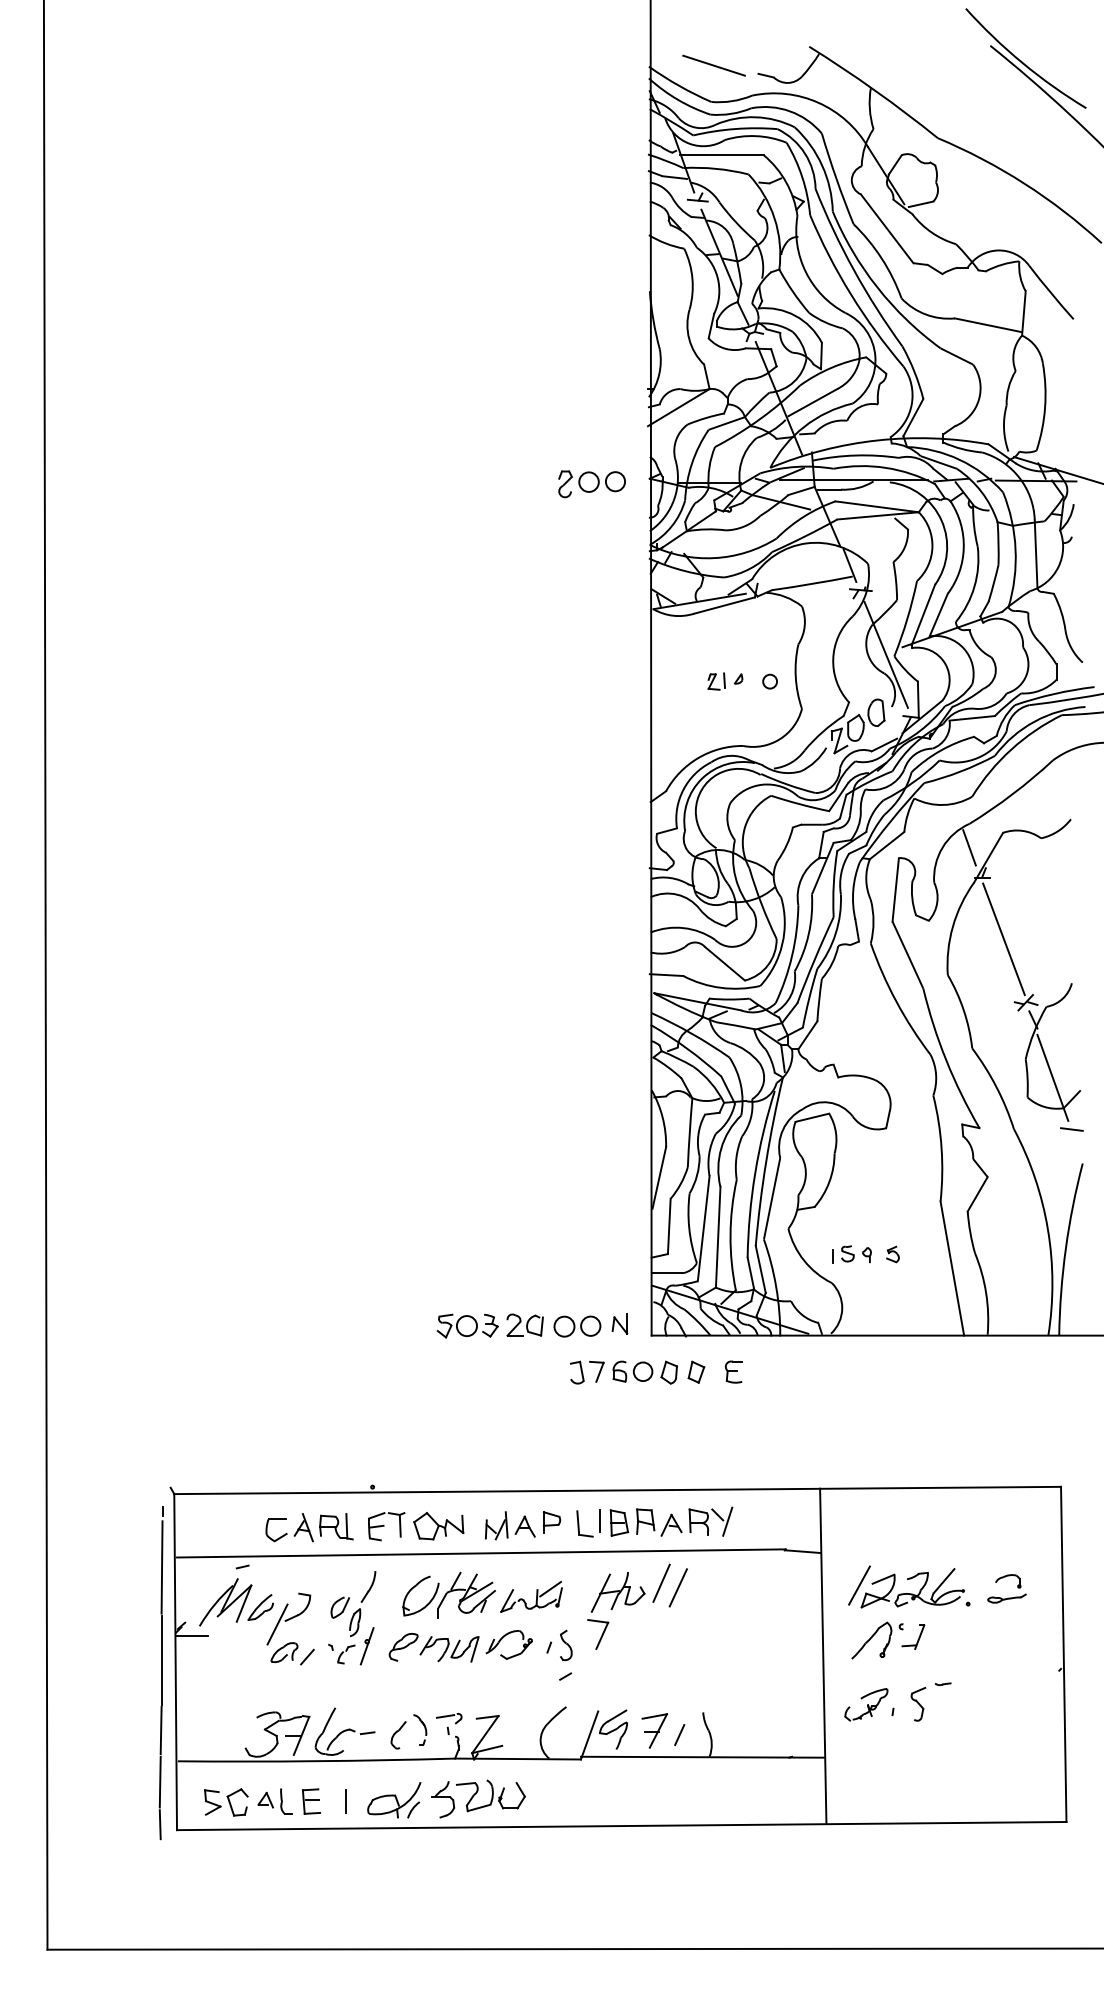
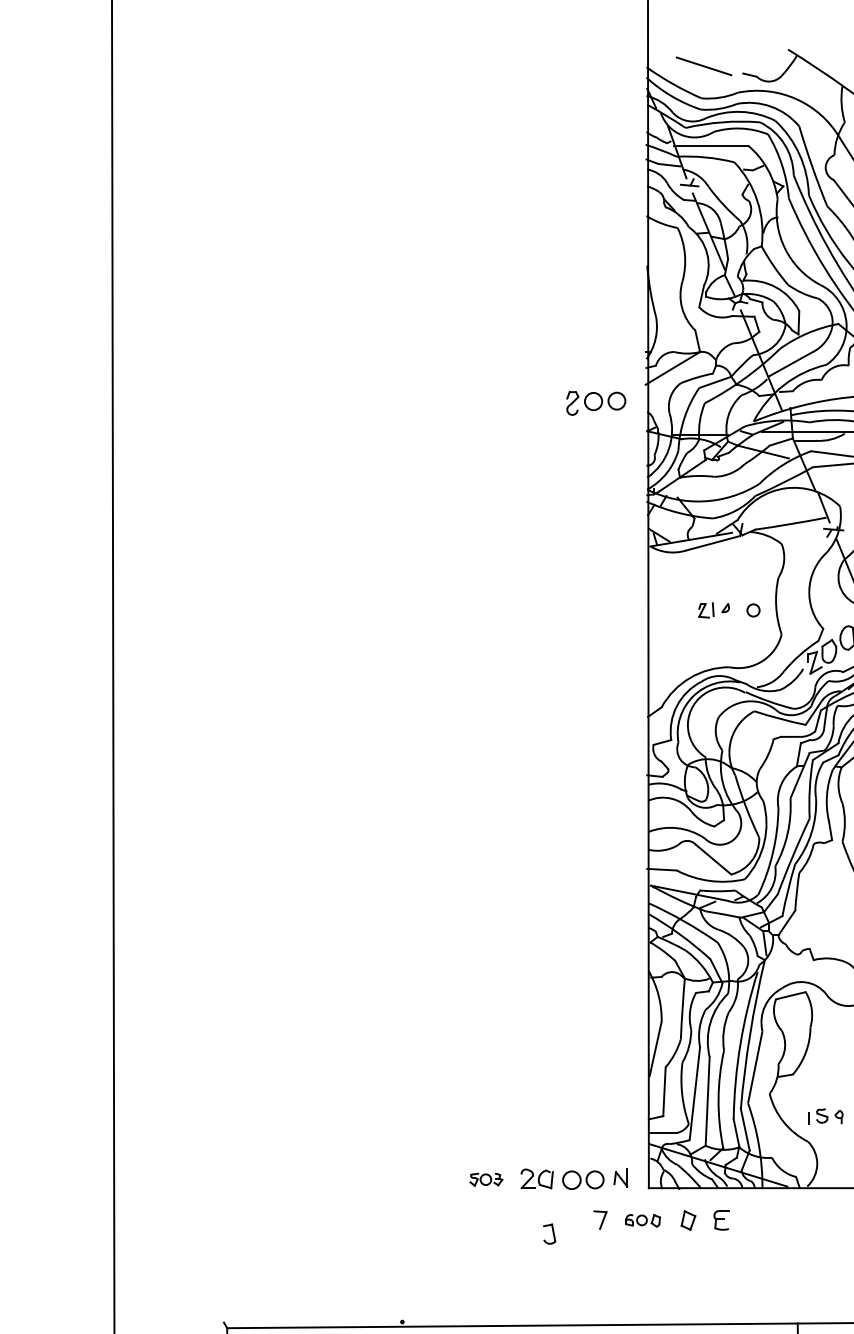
part: (591, 484) -> (595, 403), moved
part: (467, 1325) -> (486, 1179), size x0.6
part: (577, 1372) -> (549, 1234), moved
part: (644, 1372) -> (642, 1220), size x0.6

